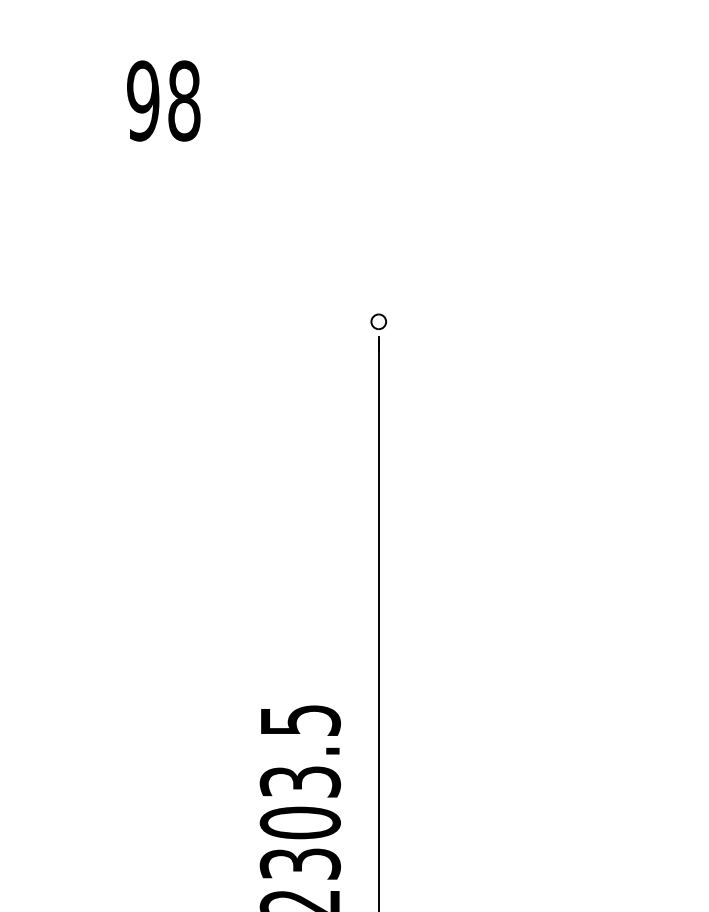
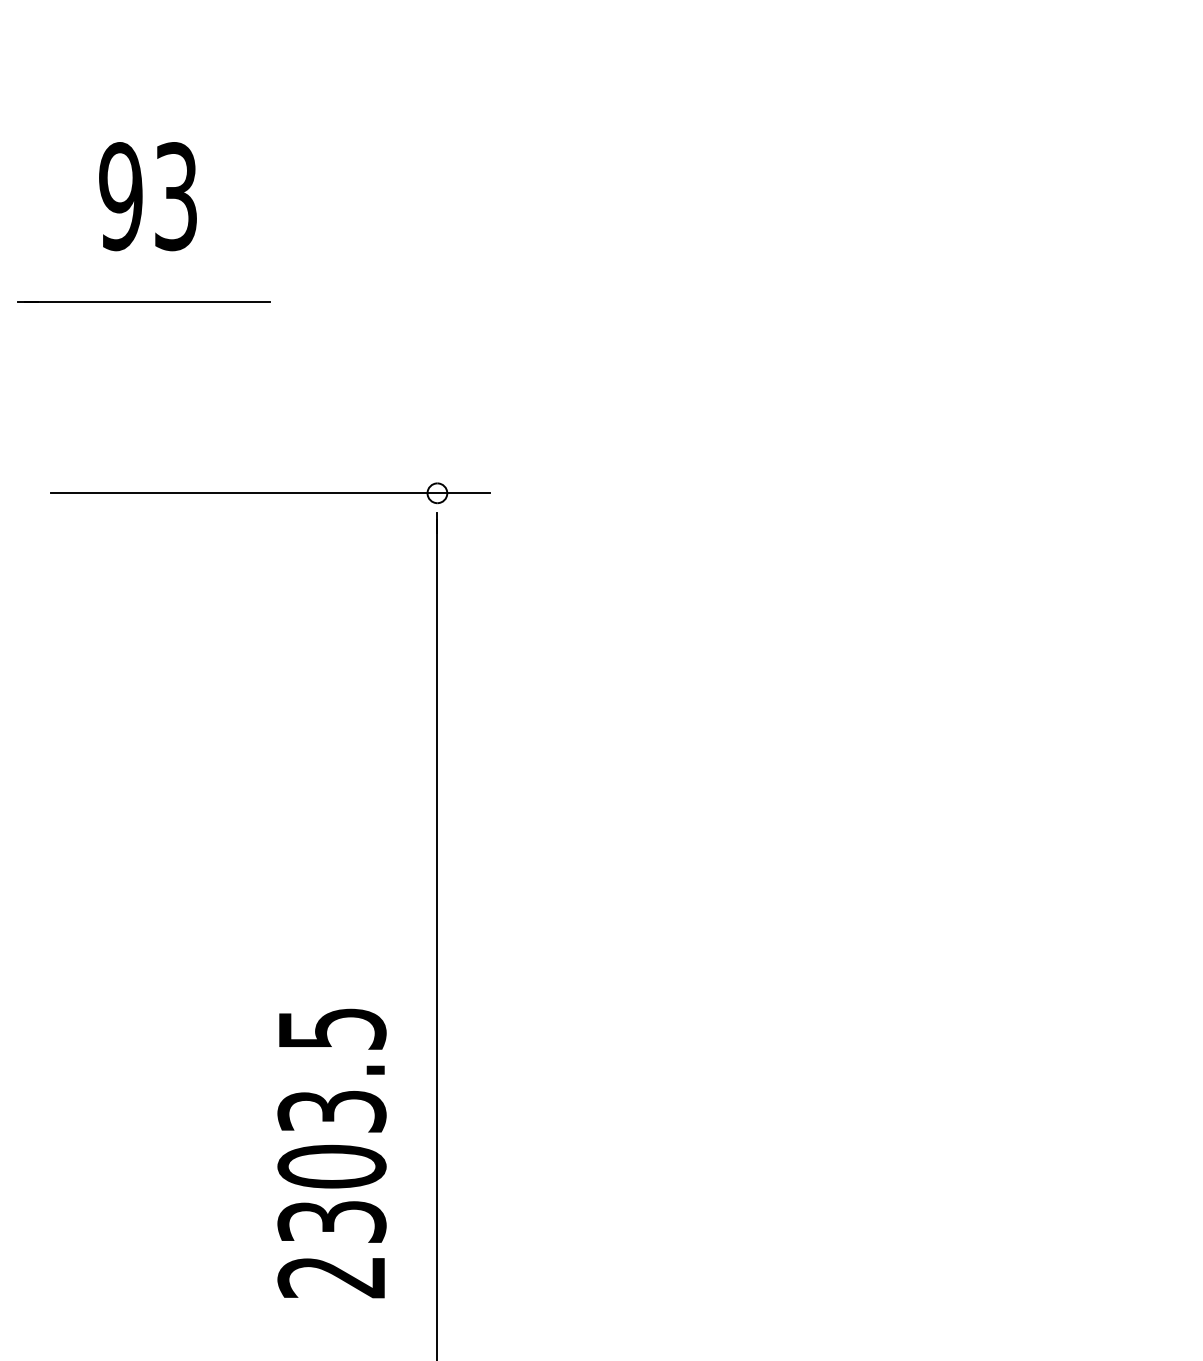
text: (183, 100) -> (175, 196), 98 -> 93
line: (160, 179) -> (143, 301), added
line: (254, 321) -> (270, 493), added

